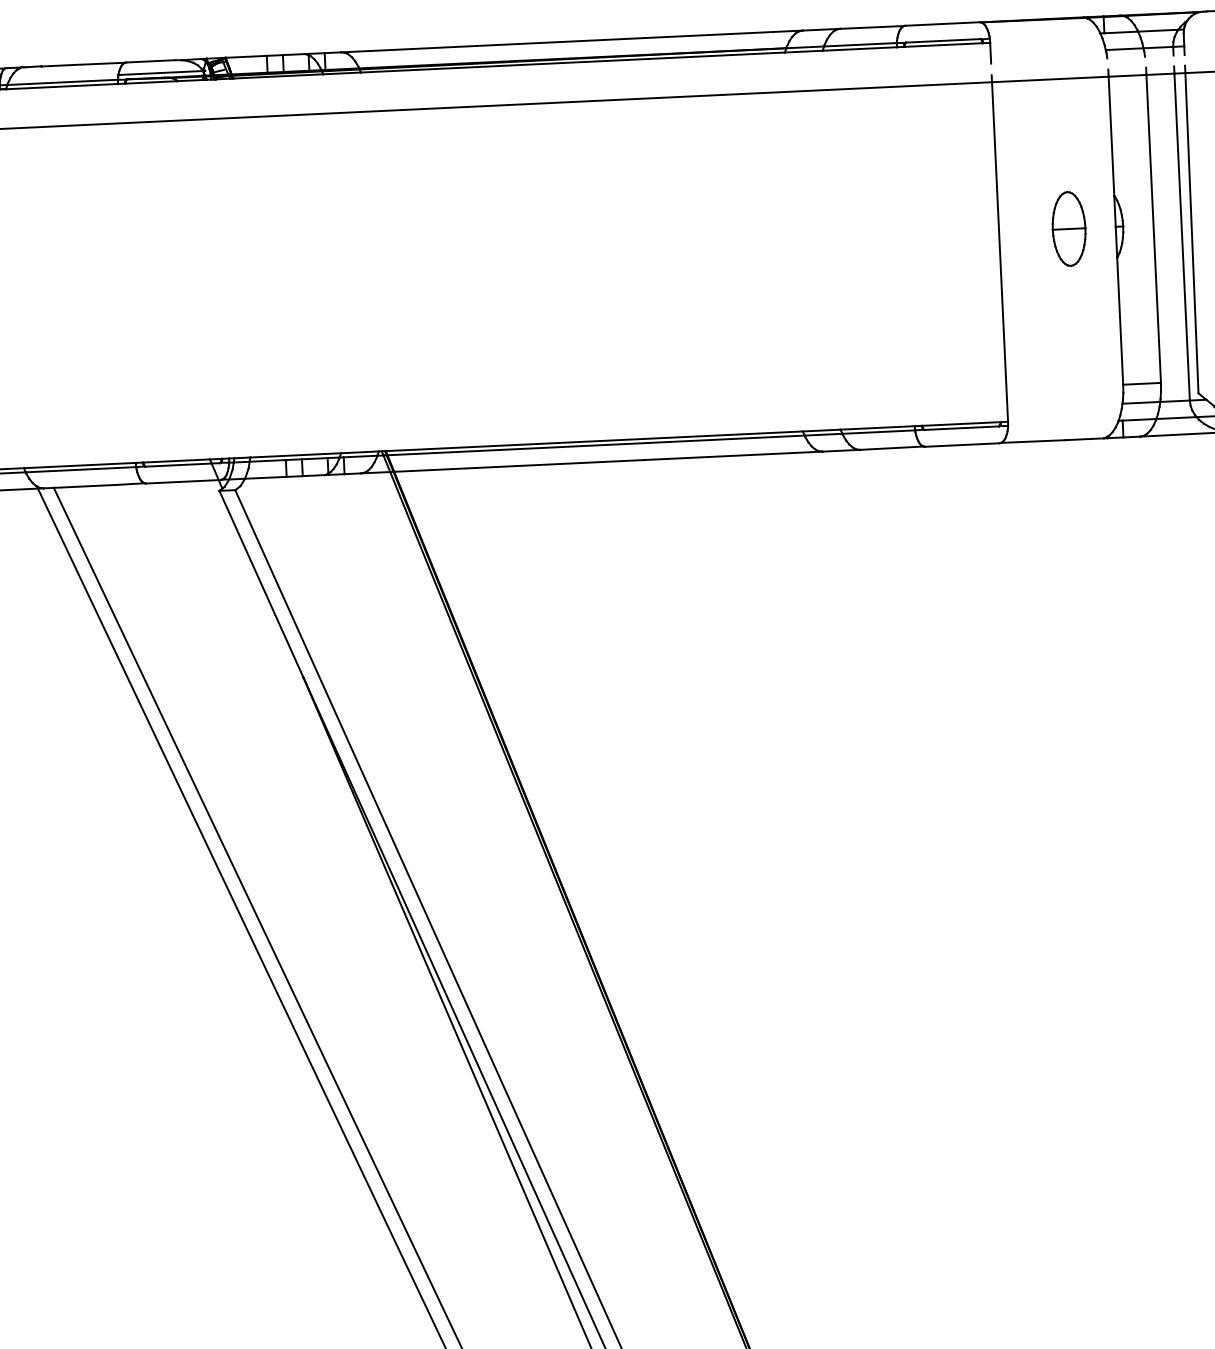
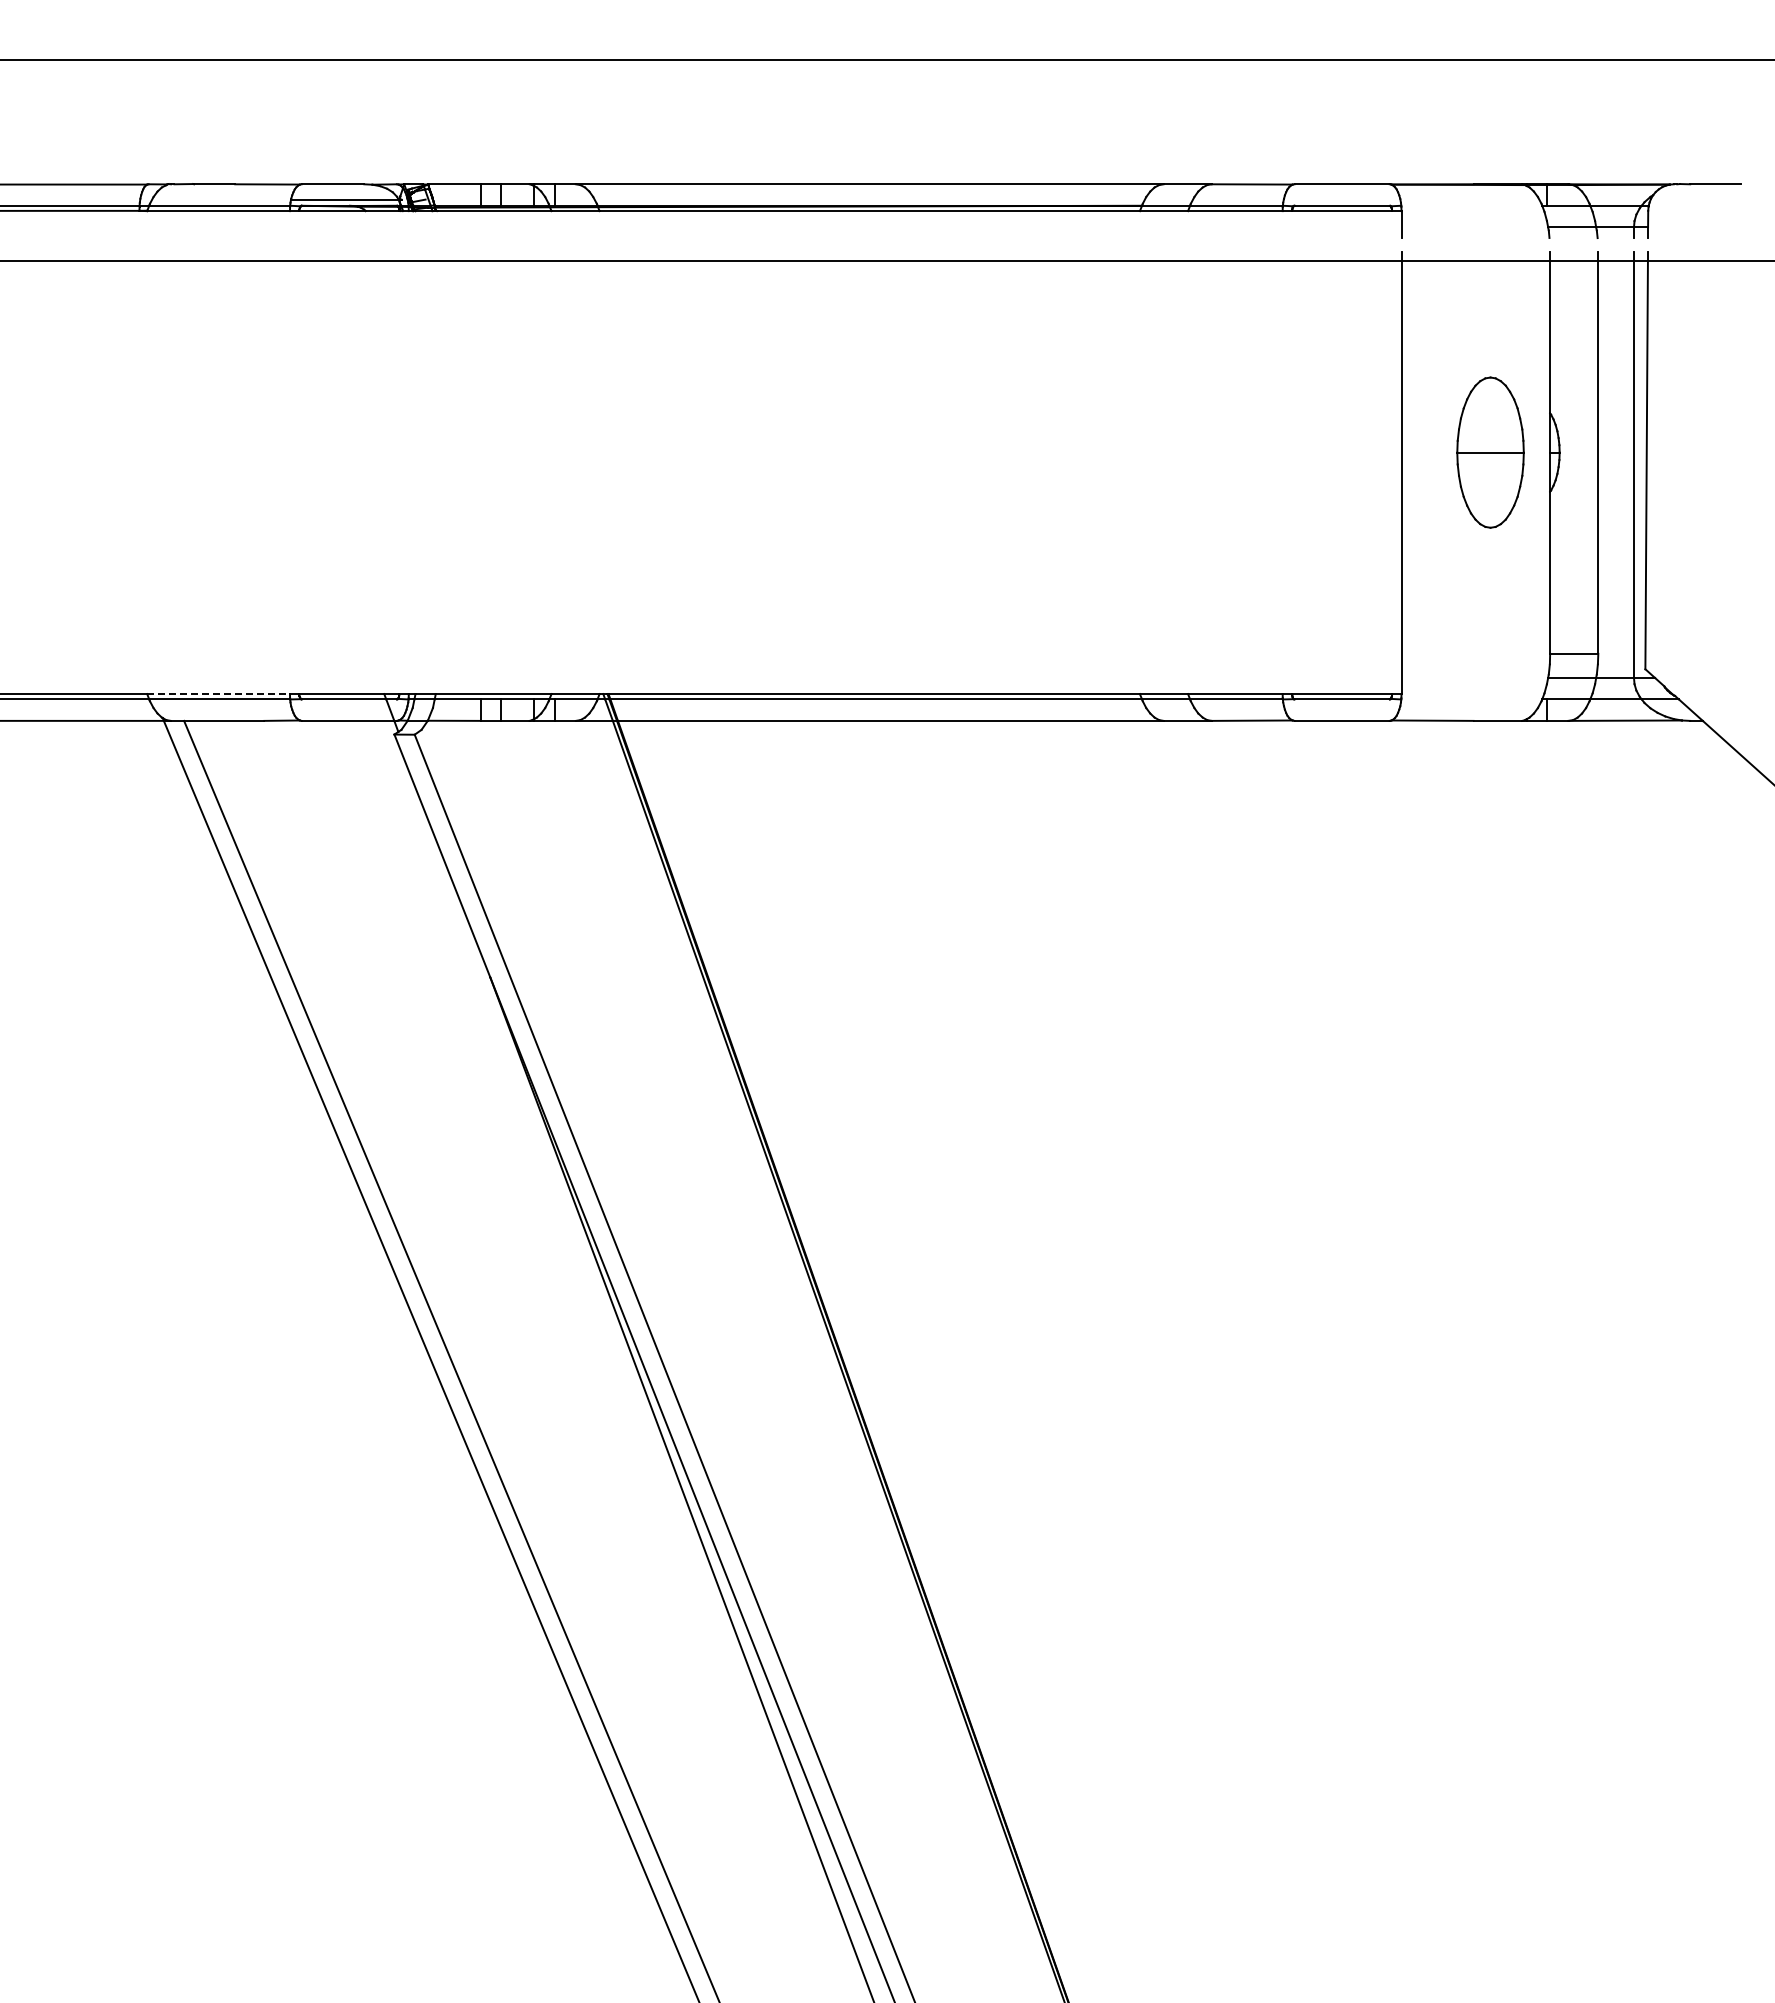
part: (1068, 228) -> (1490, 452), size x1.6
line: (80, 465) -> (219, 694), solid -> dashed

